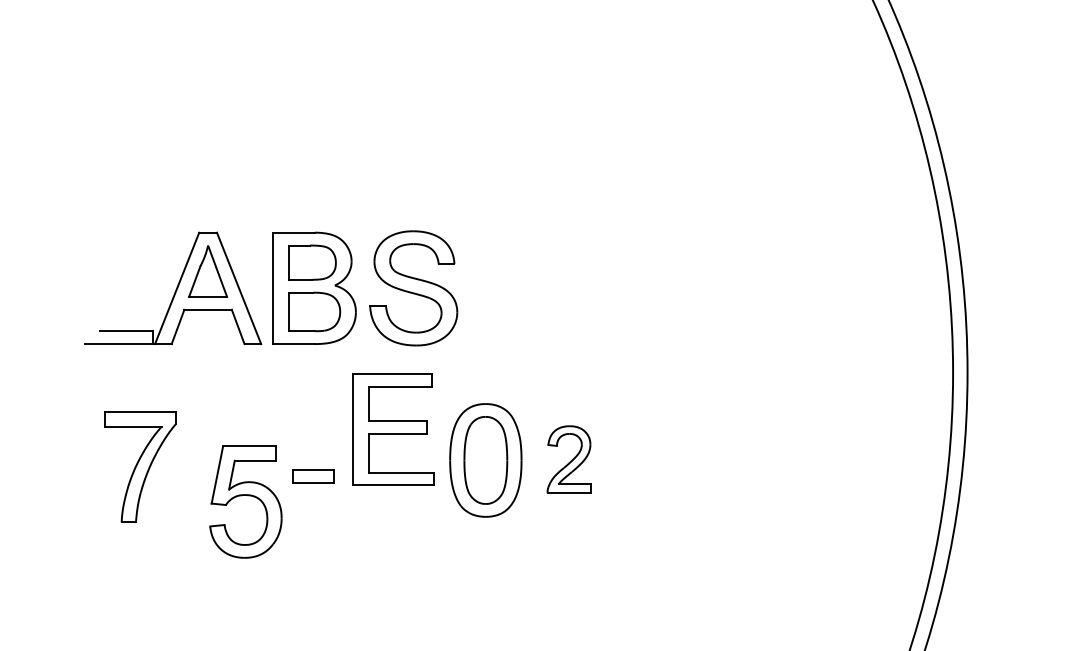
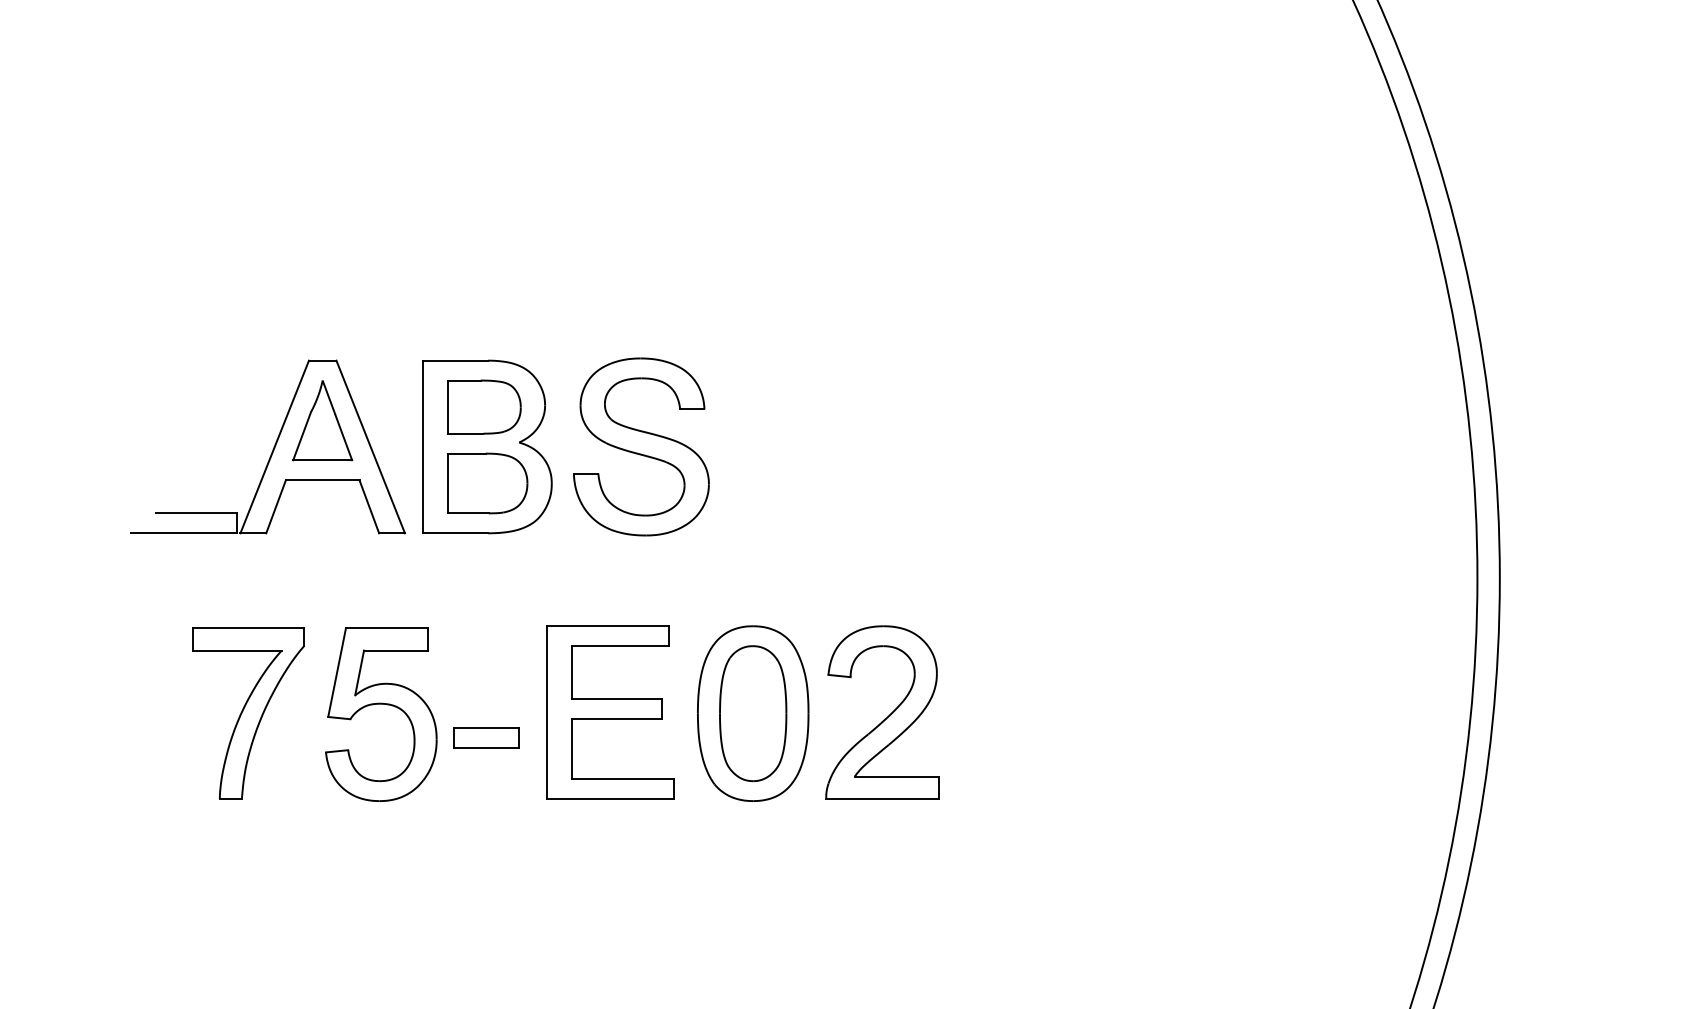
part: (393, 429) -> (610, 712), moved
part: (569, 459) -> (882, 712), size x1.67
part: (140, 466) -> (248, 712), moved
part: (245, 501) -> (380, 713), moved

